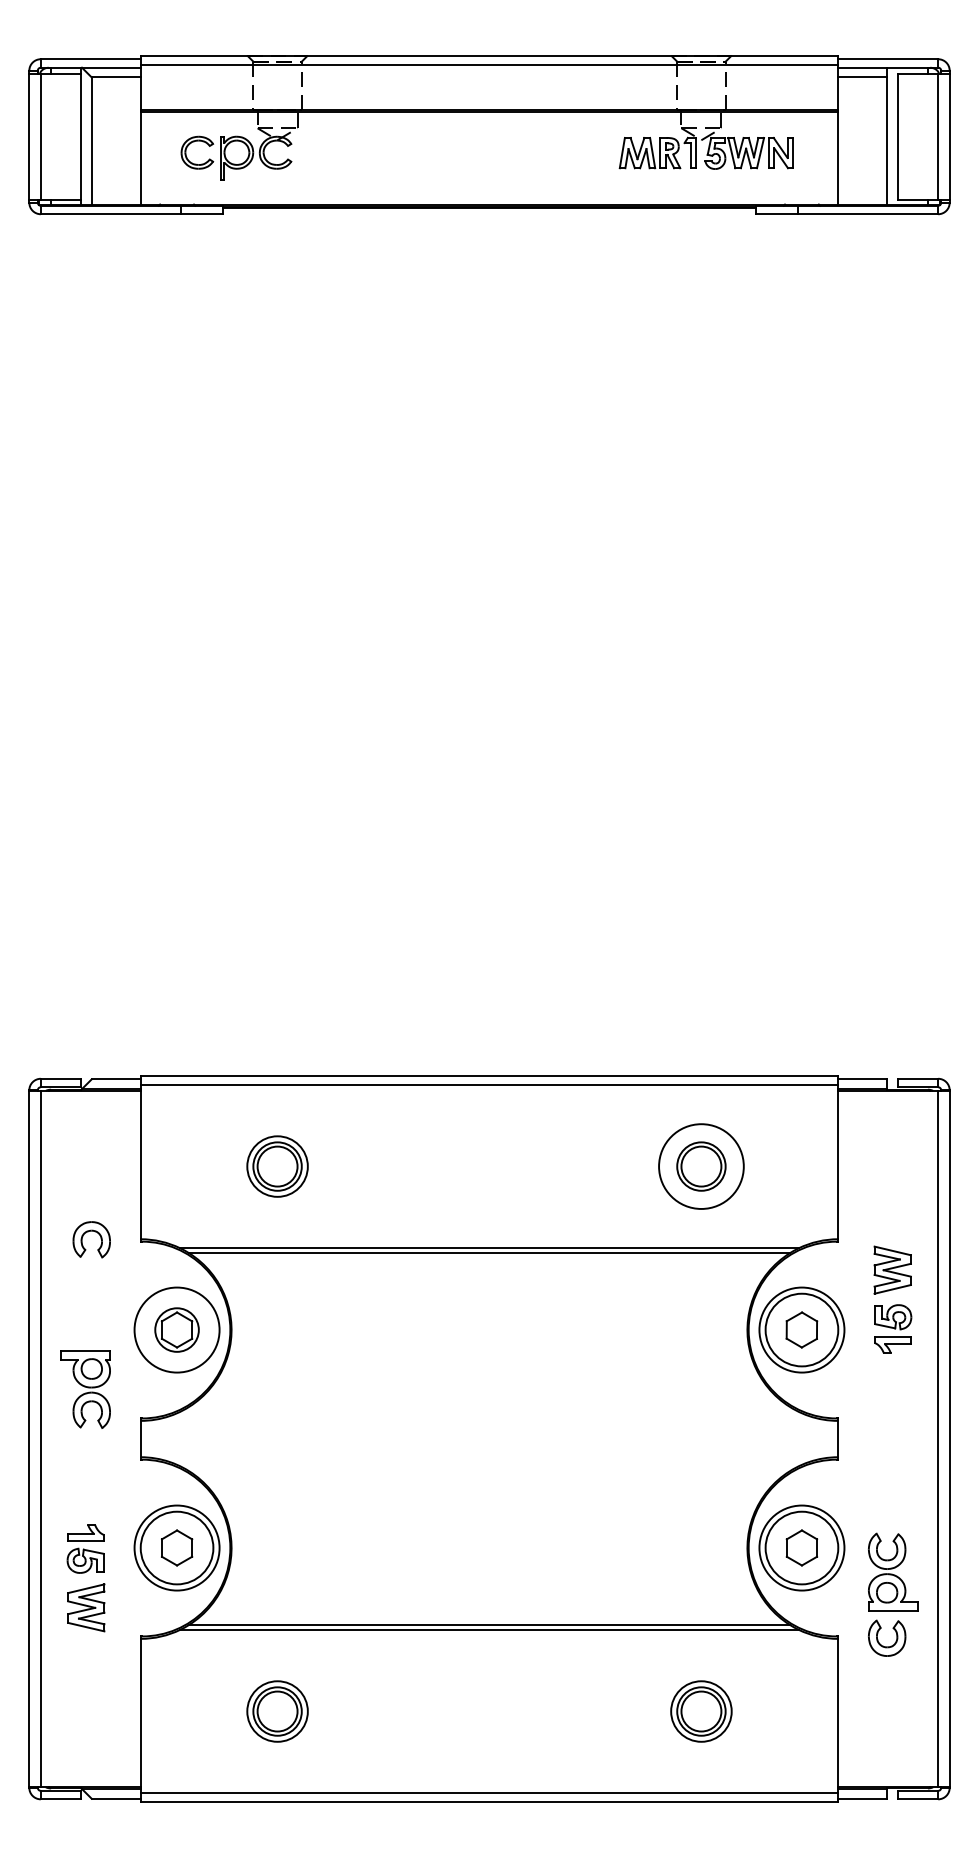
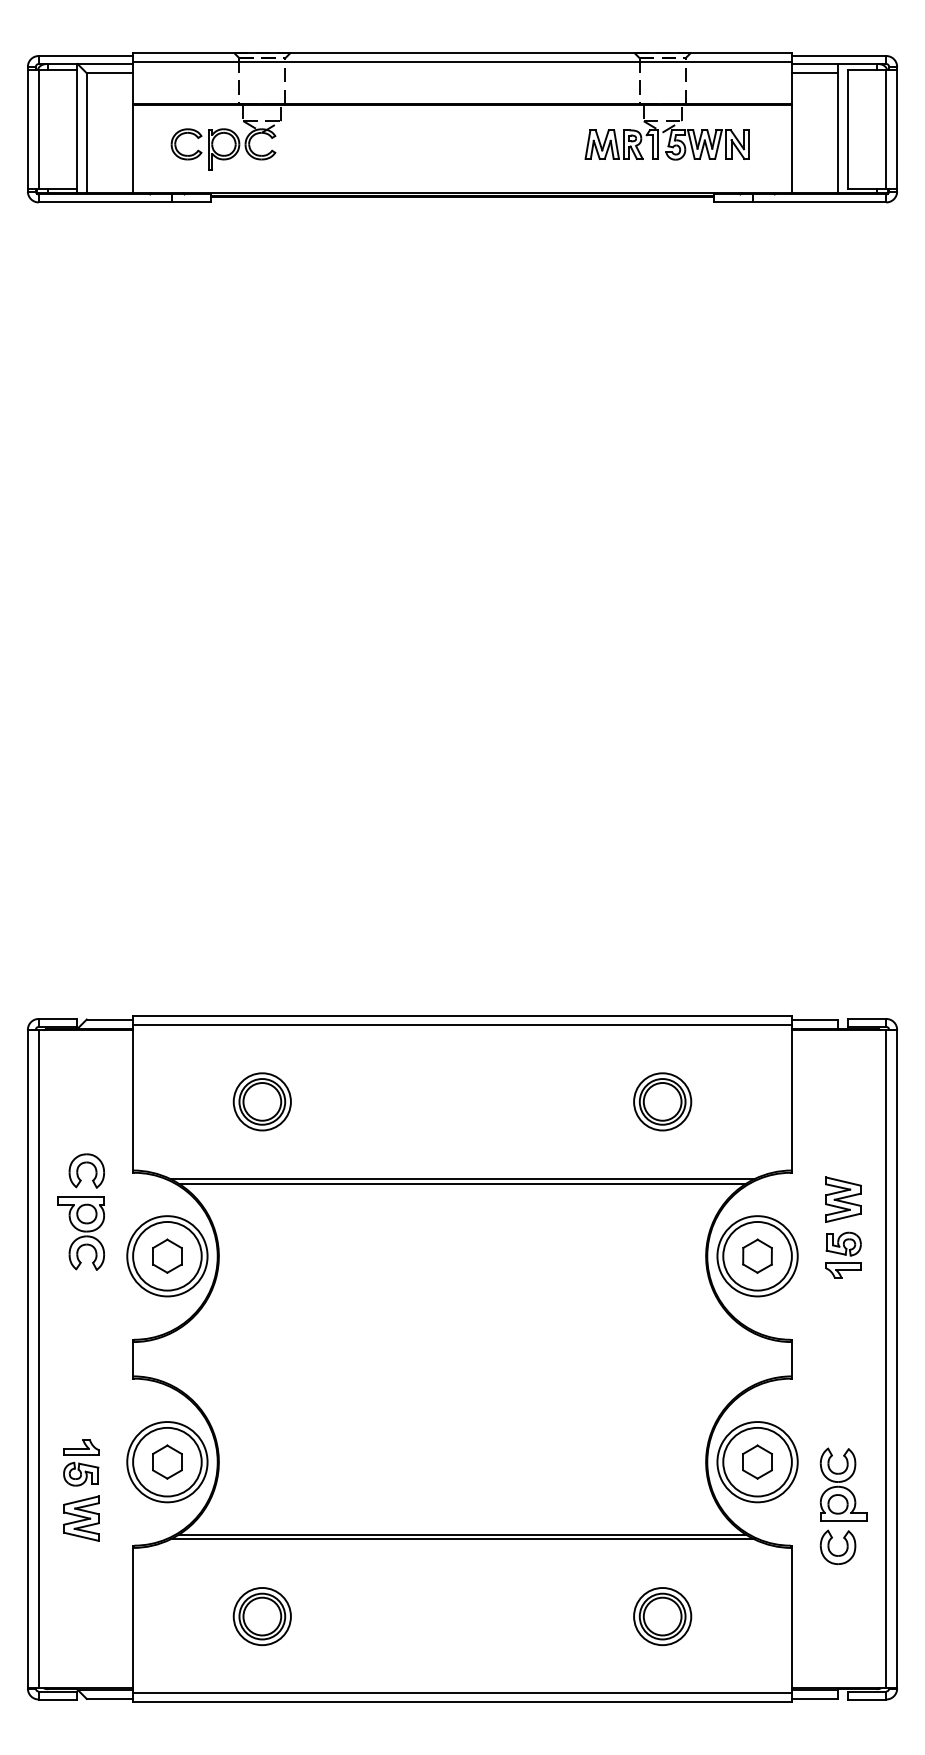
circle: (701, 1166) -> (662, 1101), size x0.71
circle: (177, 1329) -> (167, 1255), size x1.67
part: (85, 1389) -> (80, 1233), moved

